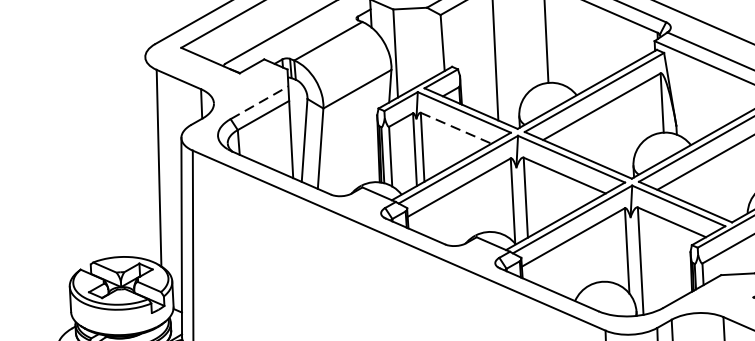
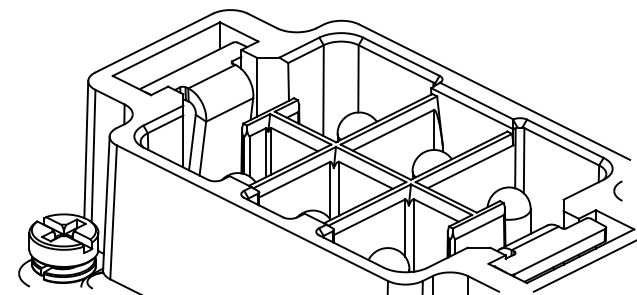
line: (259, 102) -> (163, 115), dashed -> solid
line: (455, 127) -> (294, 139), dashed -> solid
line: (148, 159) -> (86, 149), added

